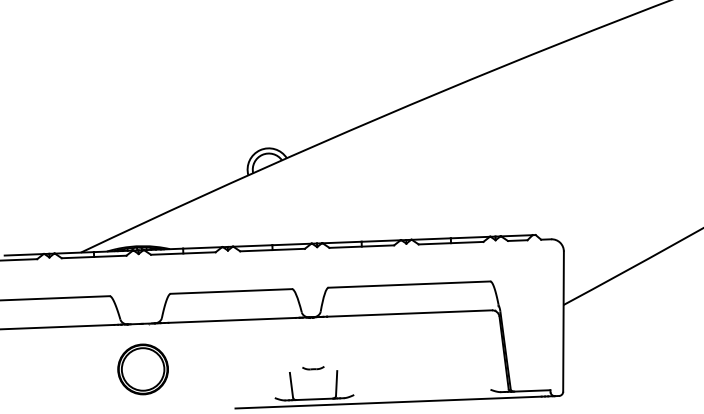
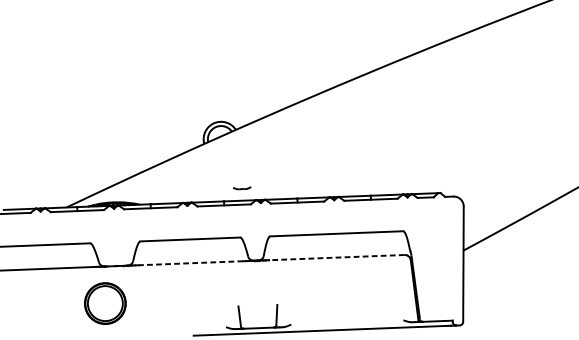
line: (409, 313) -> (336, 257), solid -> dashed
line: (232, 320) -> (191, 263), solid -> dashed
part: (313, 368) -> (242, 188), moved
part: (142, 369) -> (104, 303), moved

